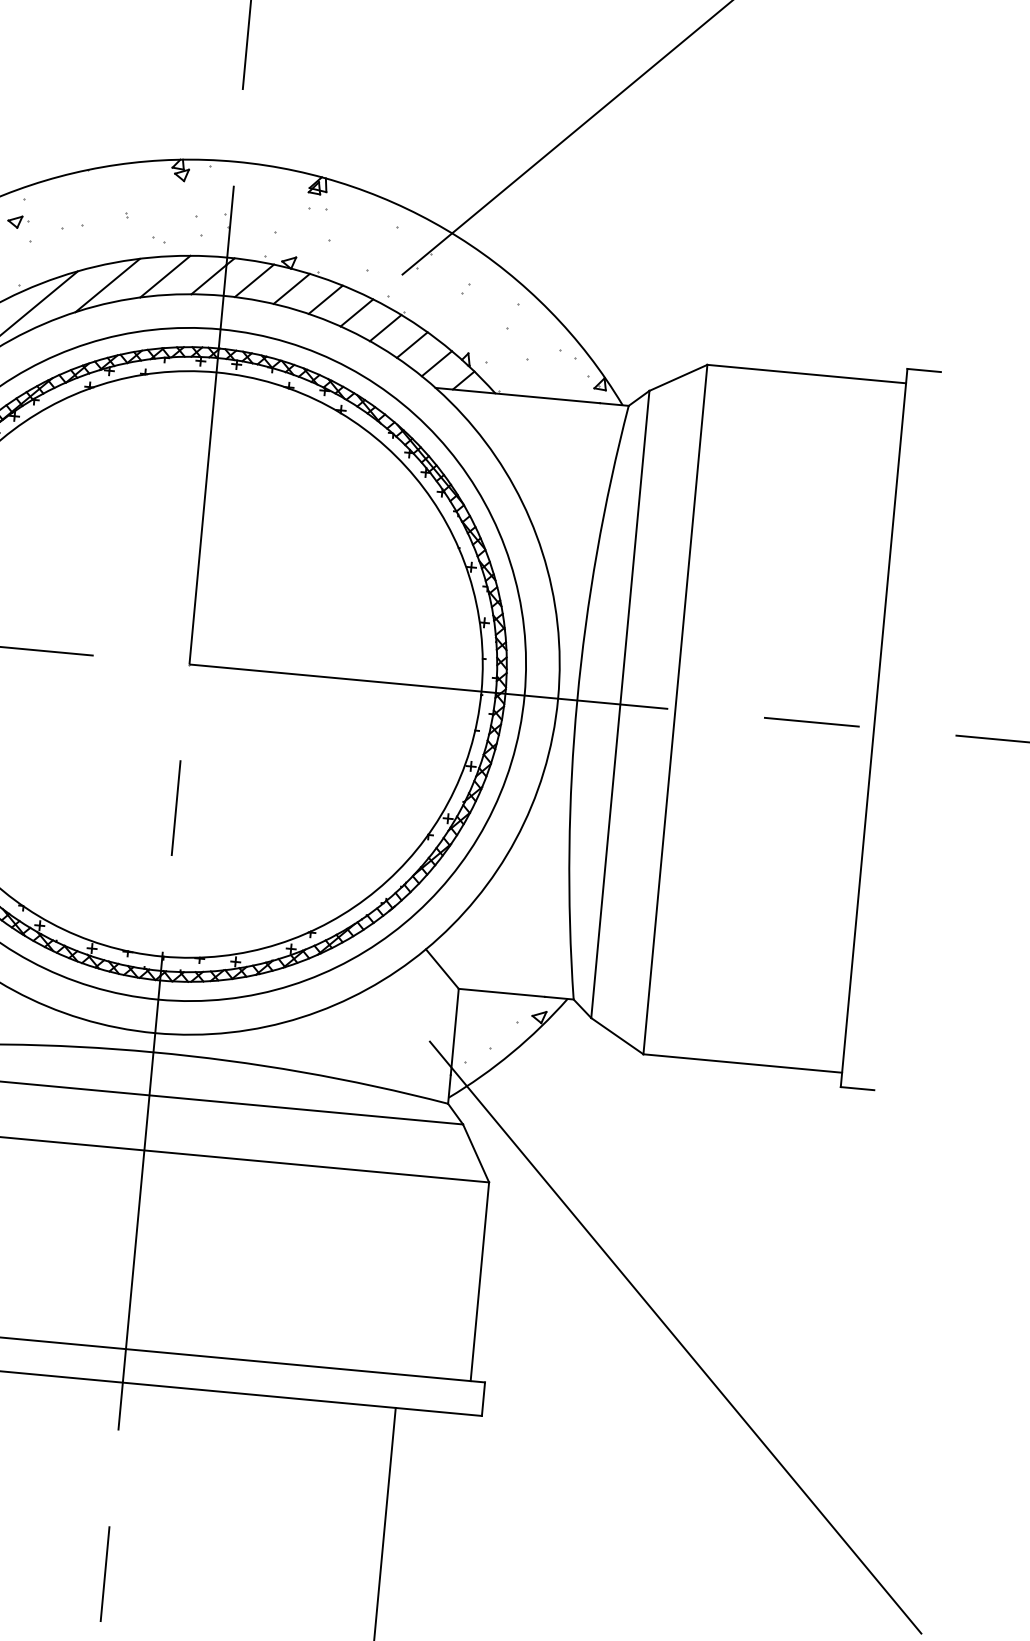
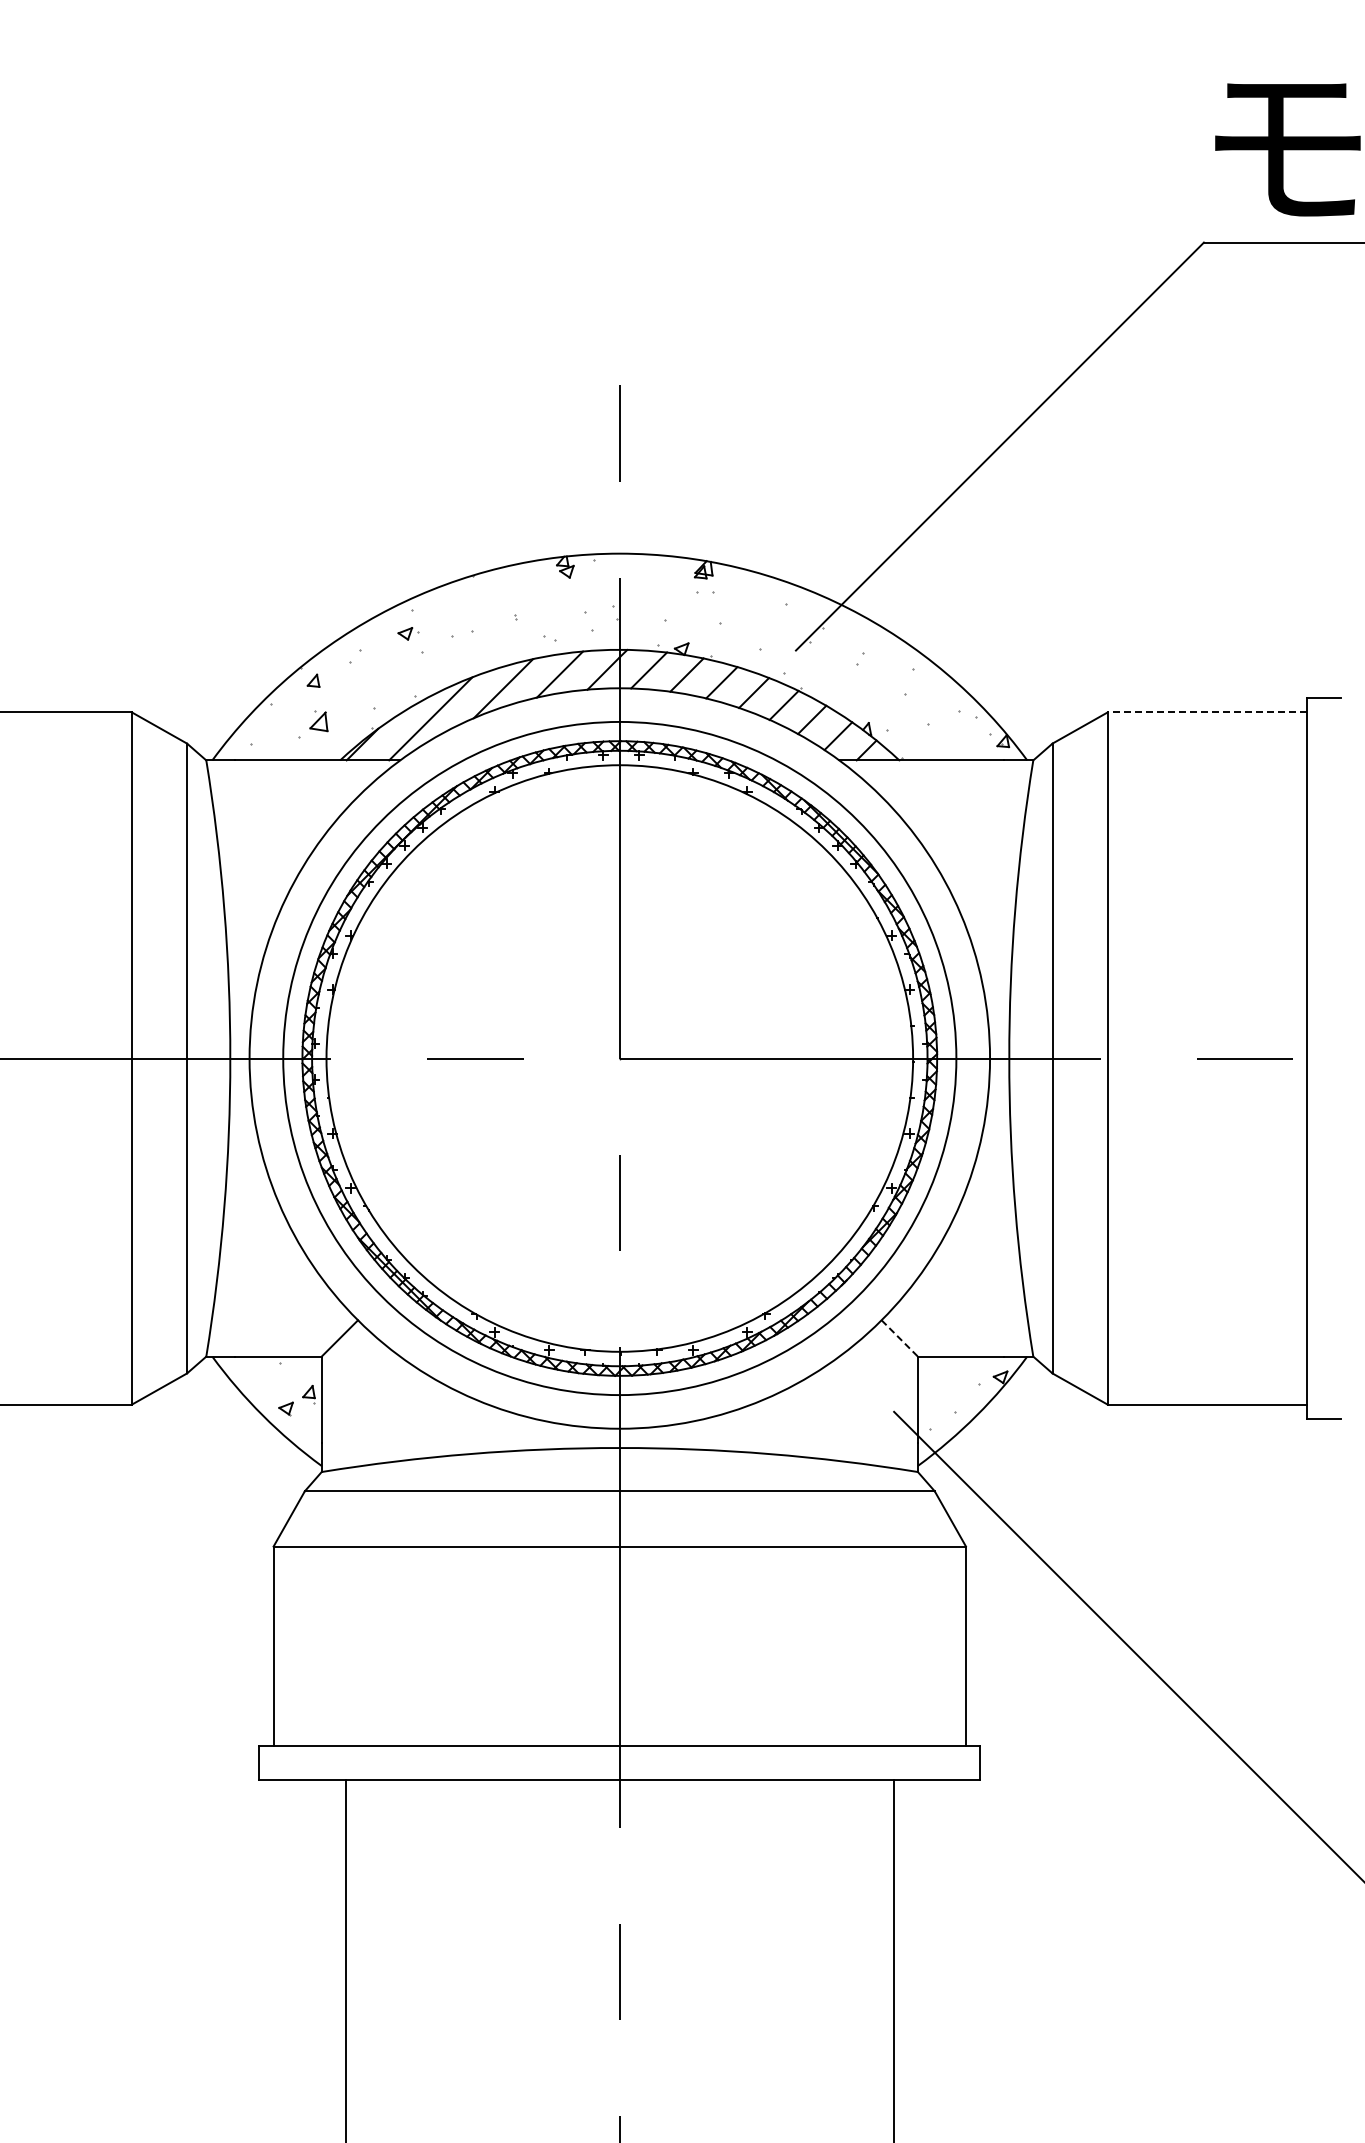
line: (806, 374) -> (1207, 712), solid -> dashed
line: (442, 969) -> (899, 1338), solid -> dashed

